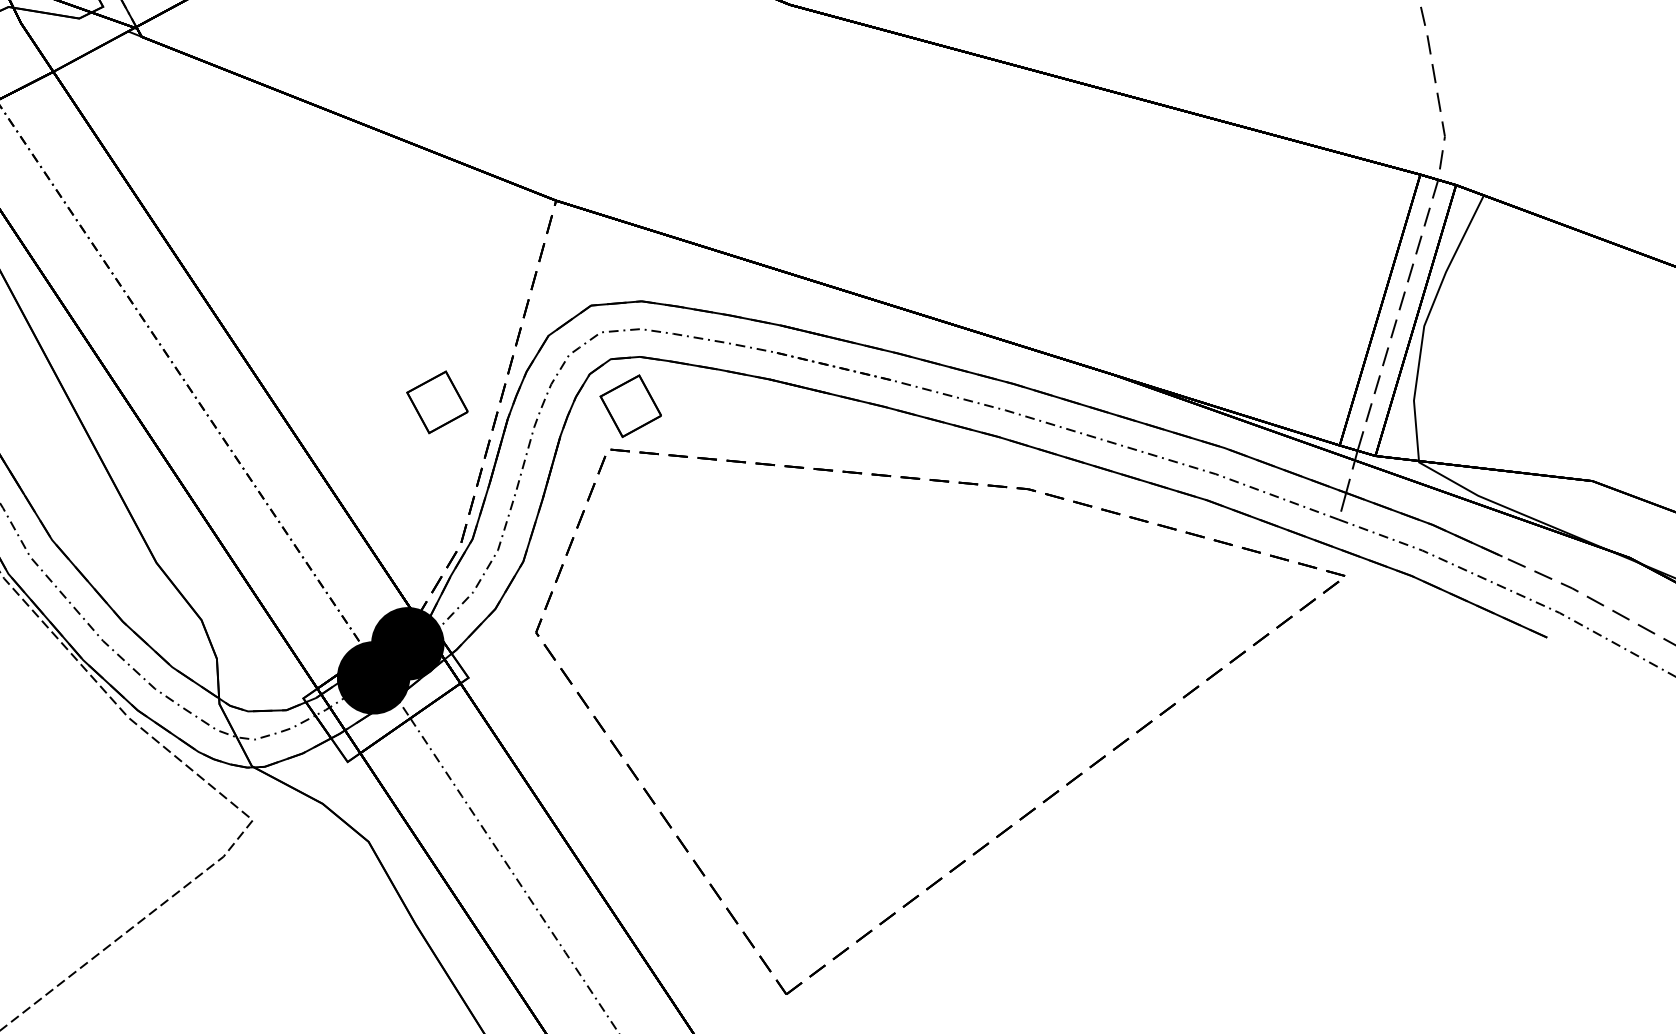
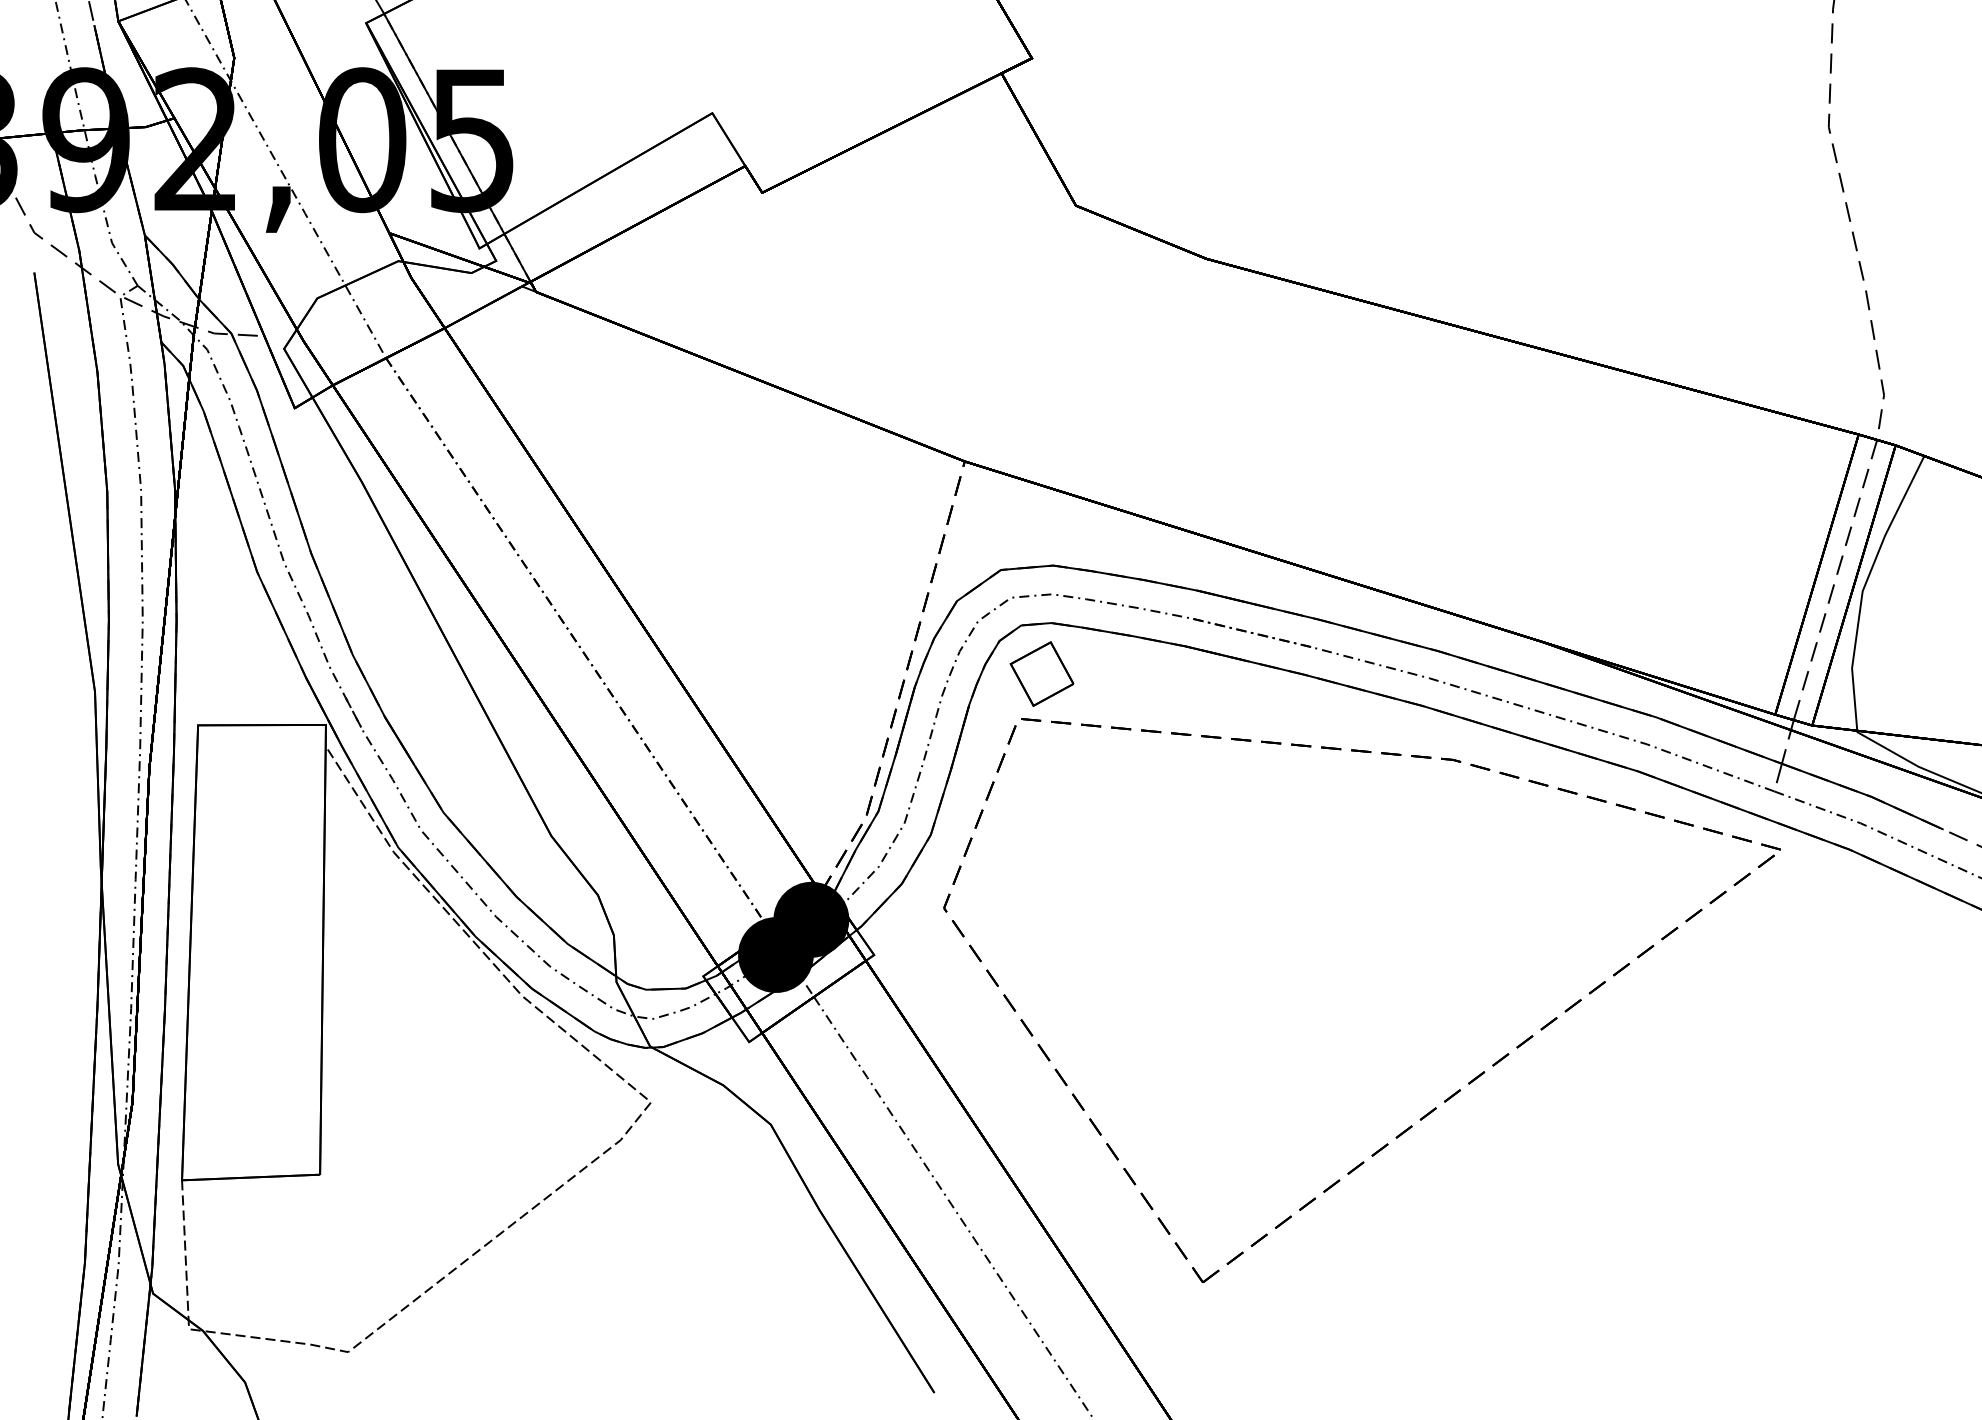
part: (436, 401) -> (841, 669), removed

